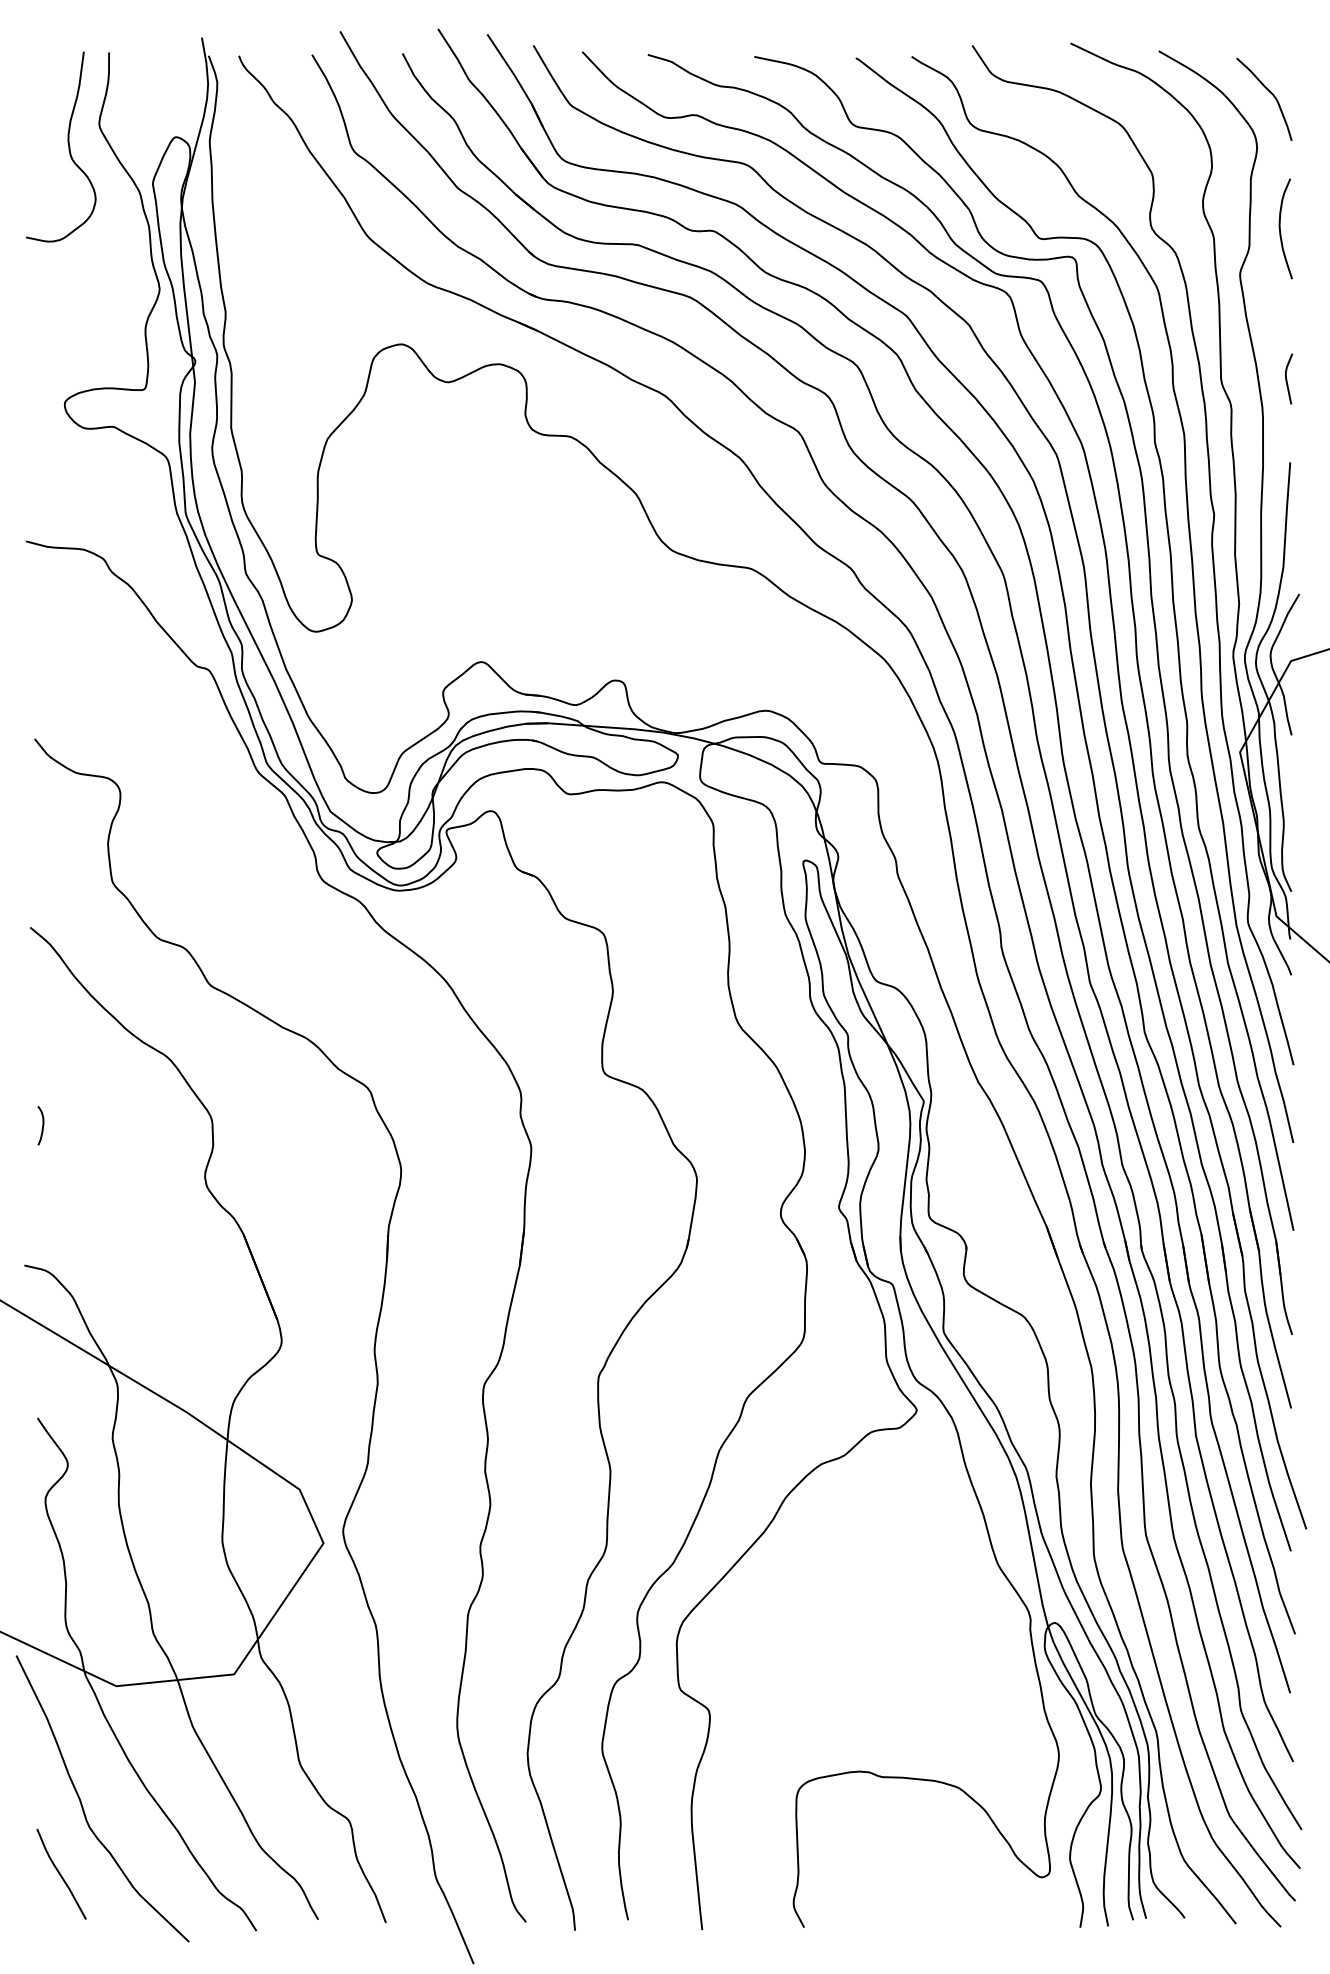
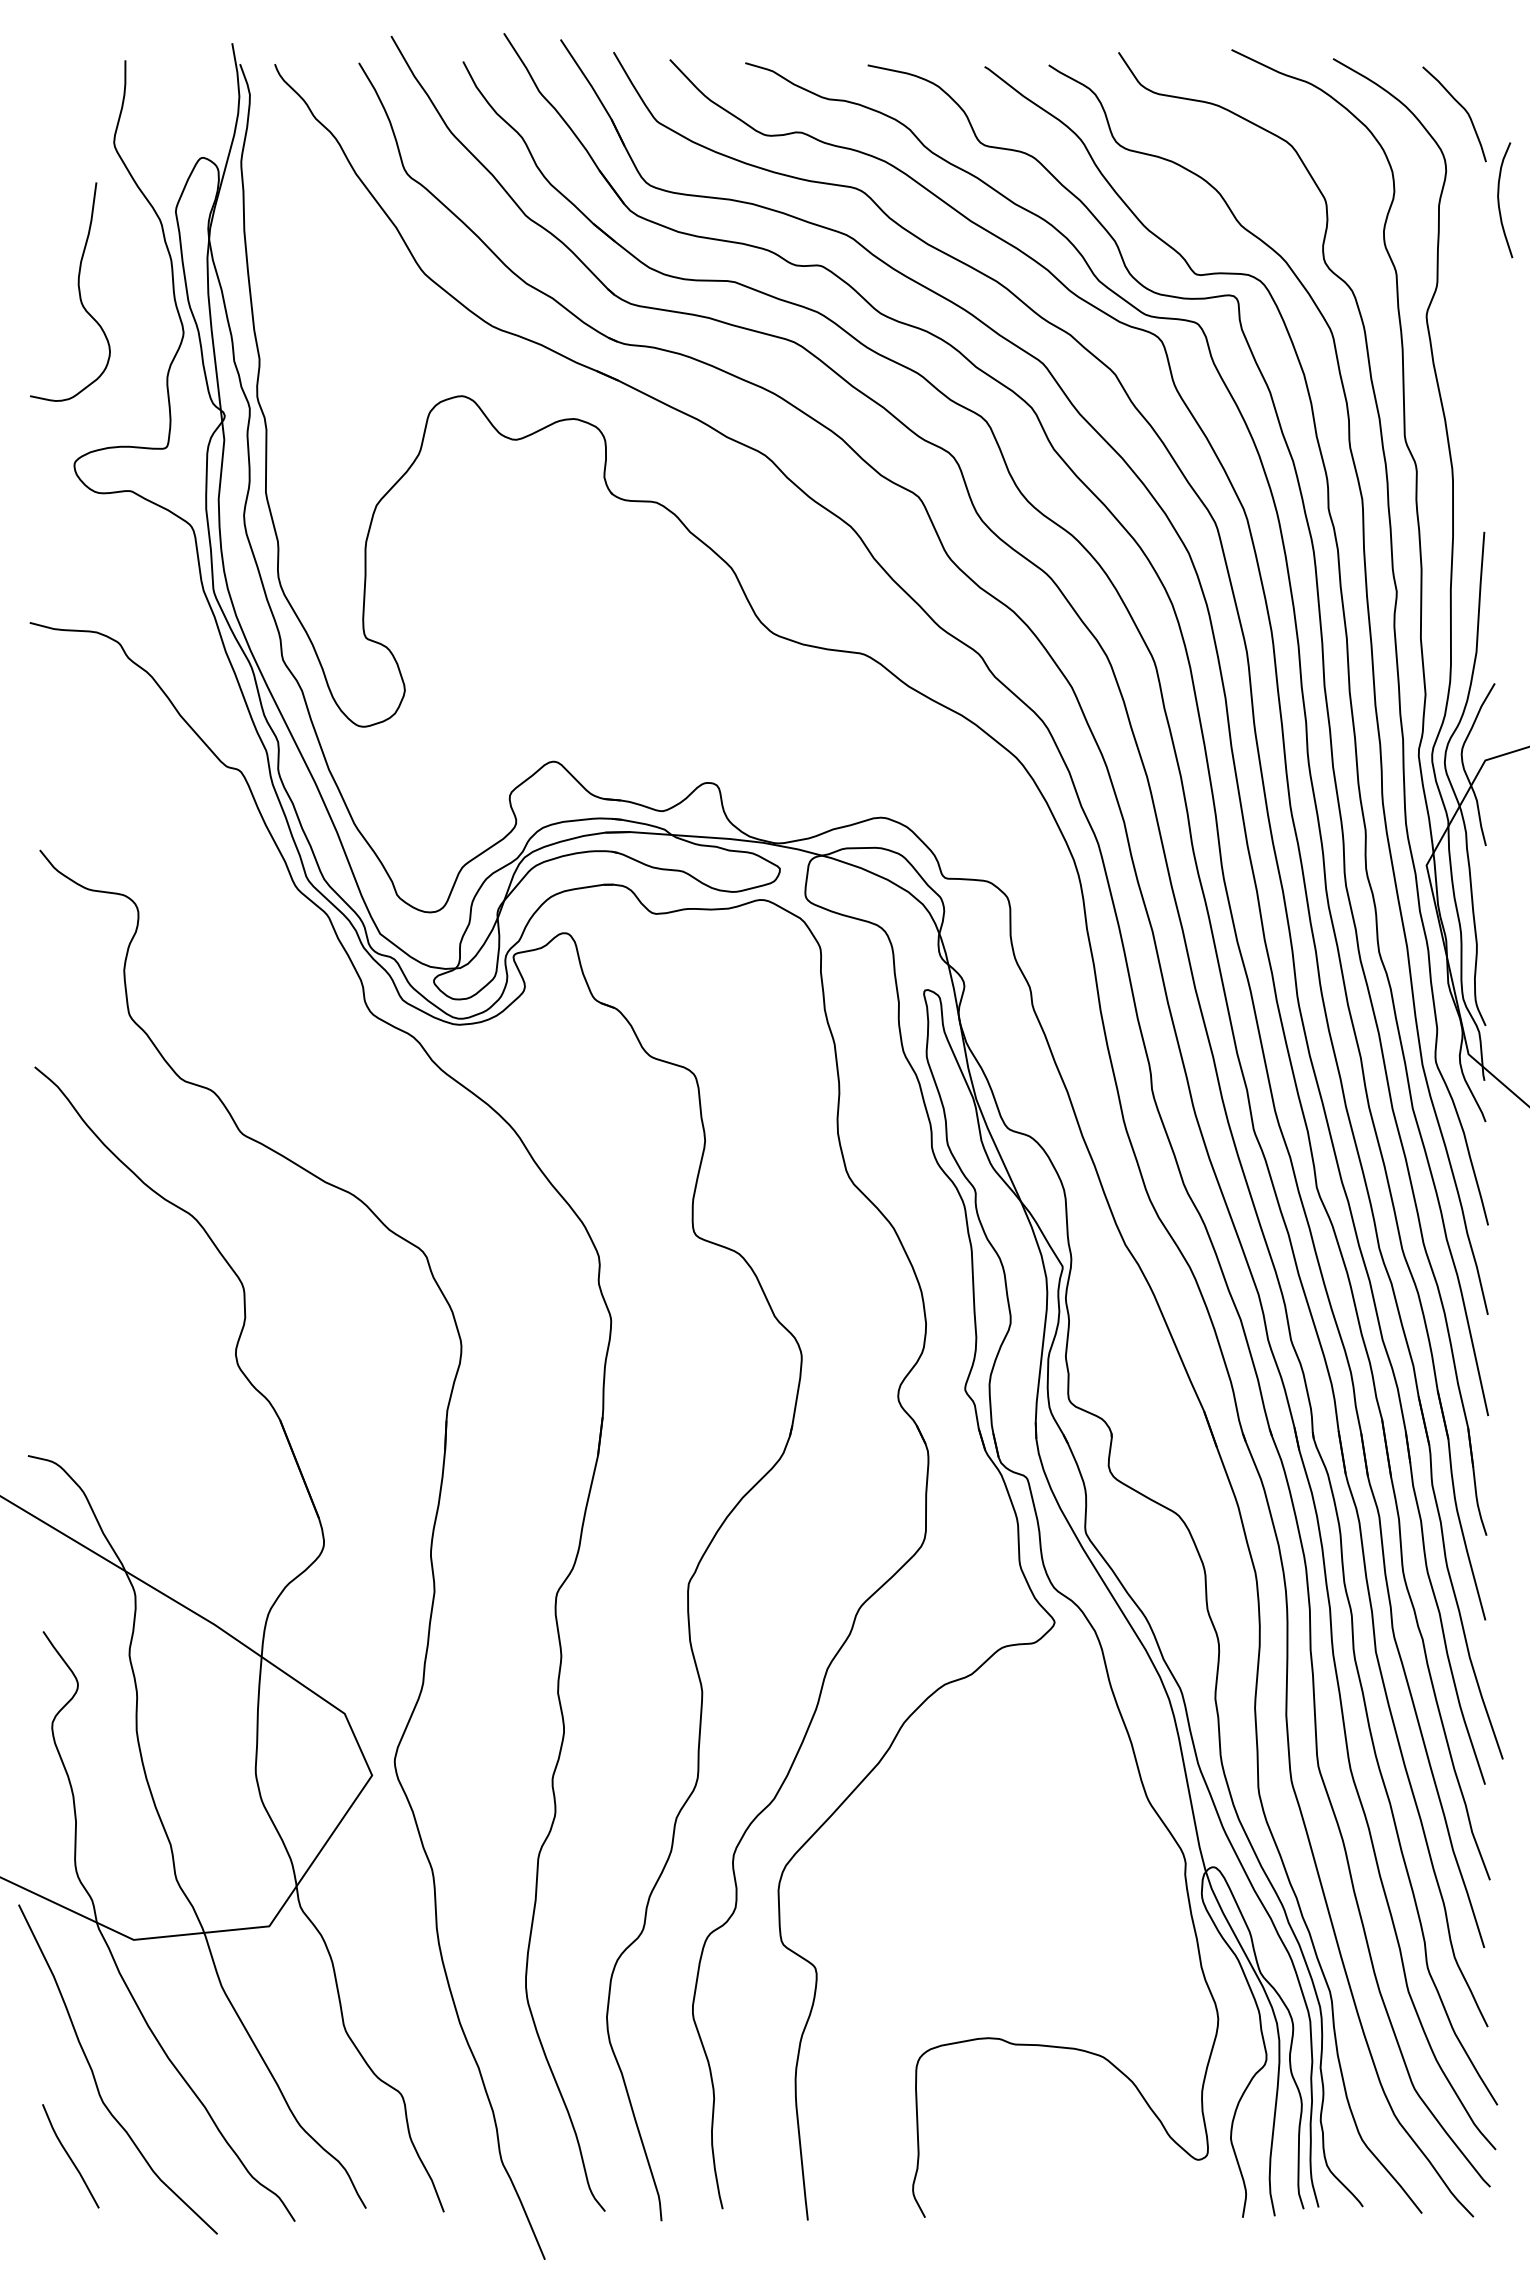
curve: (68, 146) -> (78, 291), moved
curve: (1280, 229) -> (1499, 200), moved
curve: (1286, 378) -> (1480, 435), removed
curve: (42, 1125) -> (48, 1294), removed

